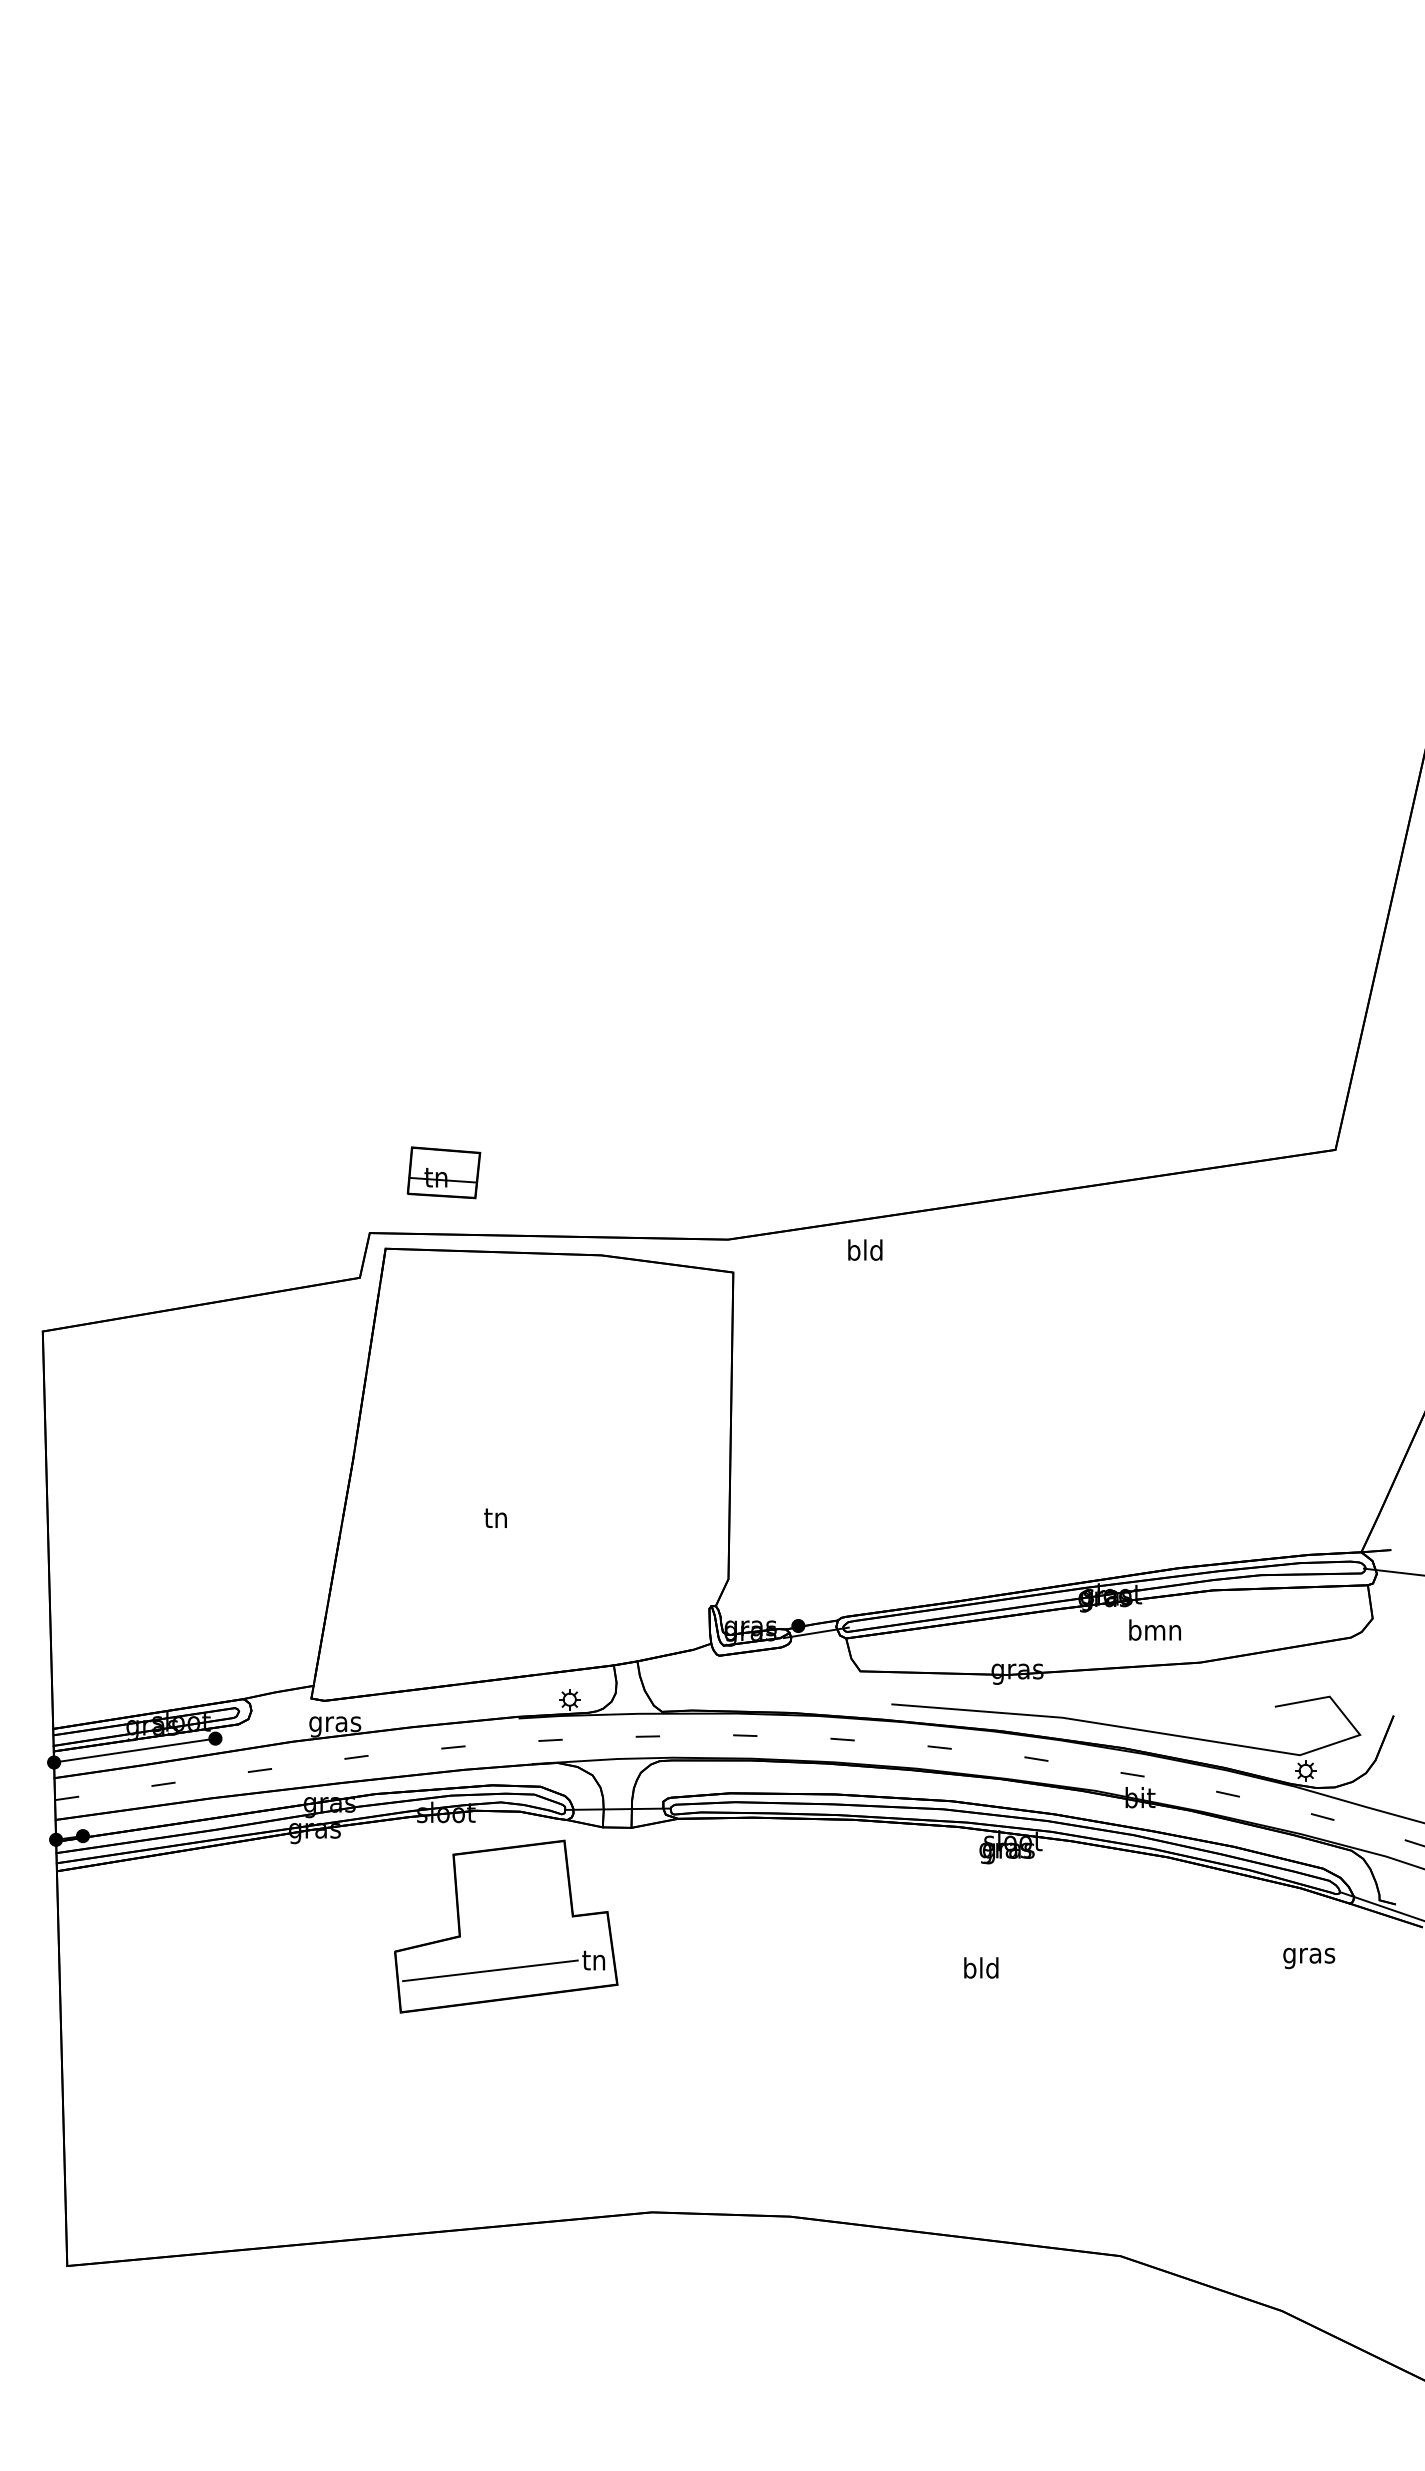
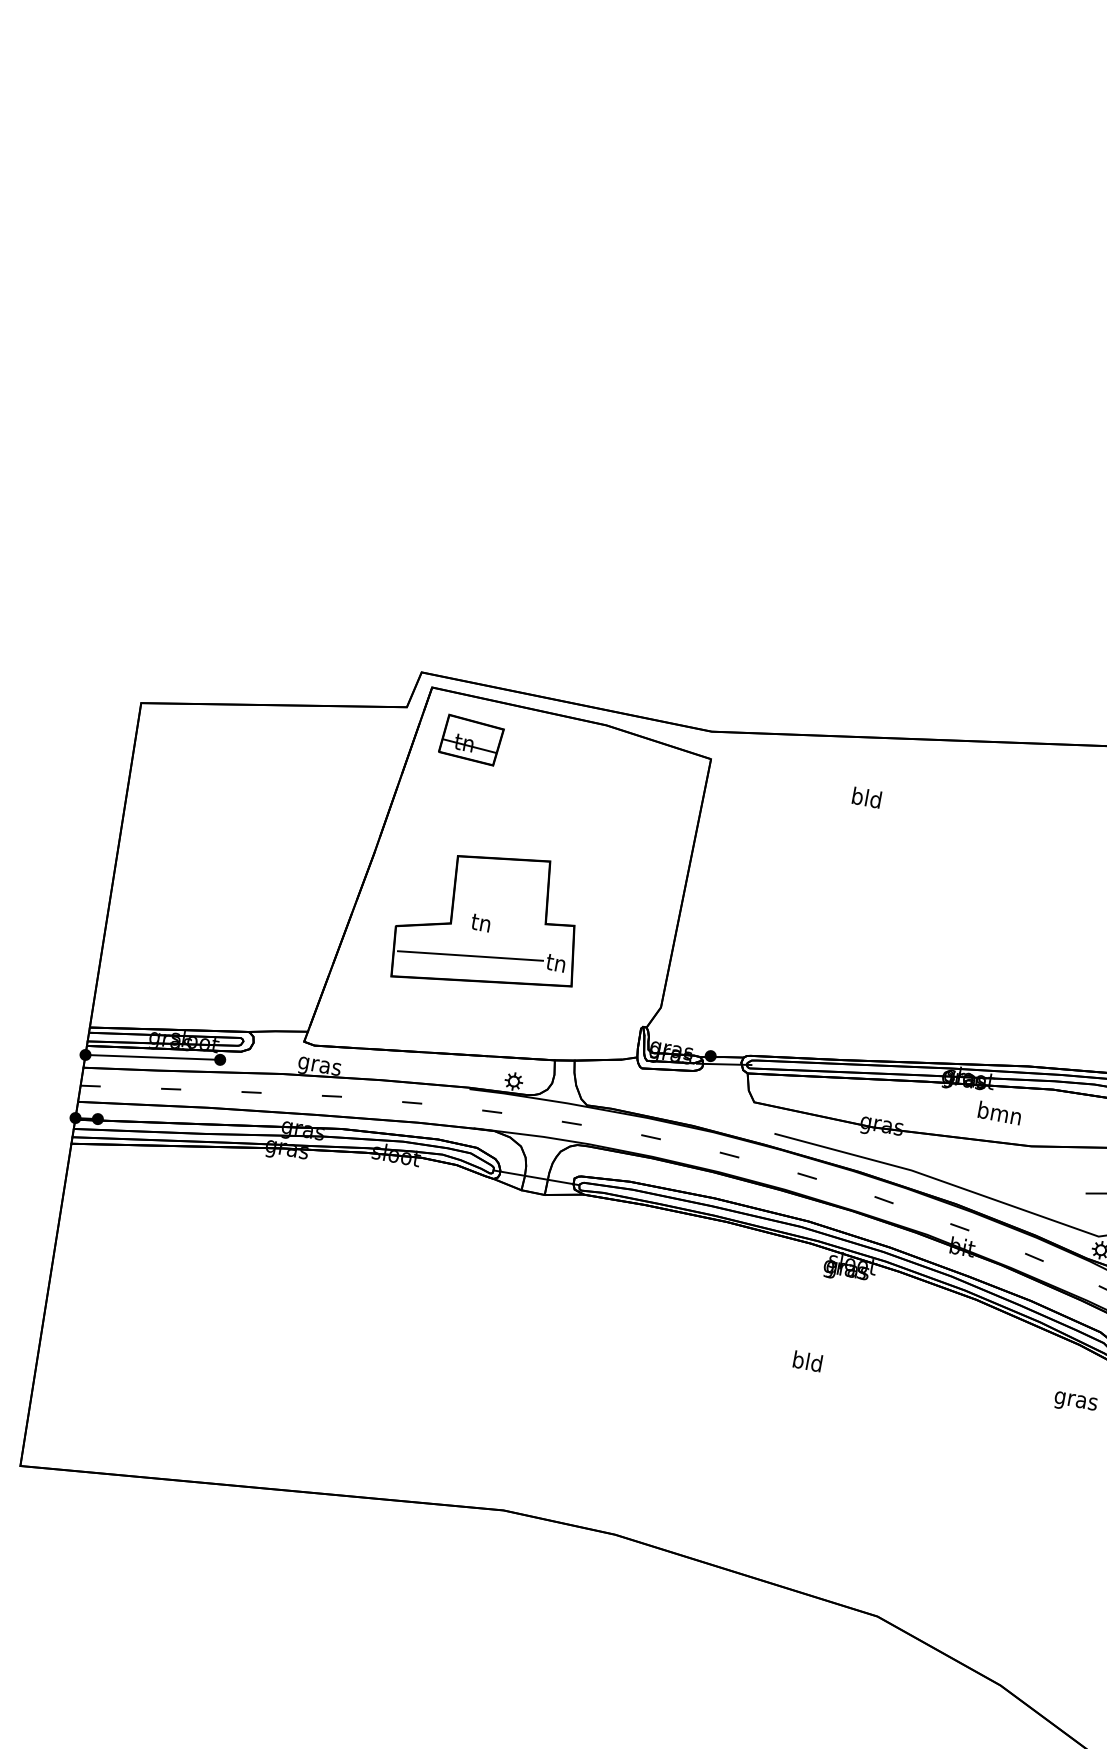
part: (443, 1172) -> (471, 739), moved
text: (865, 1249) -> (867, 797), moved
part: (506, 1926) -> (490, 922), moved

